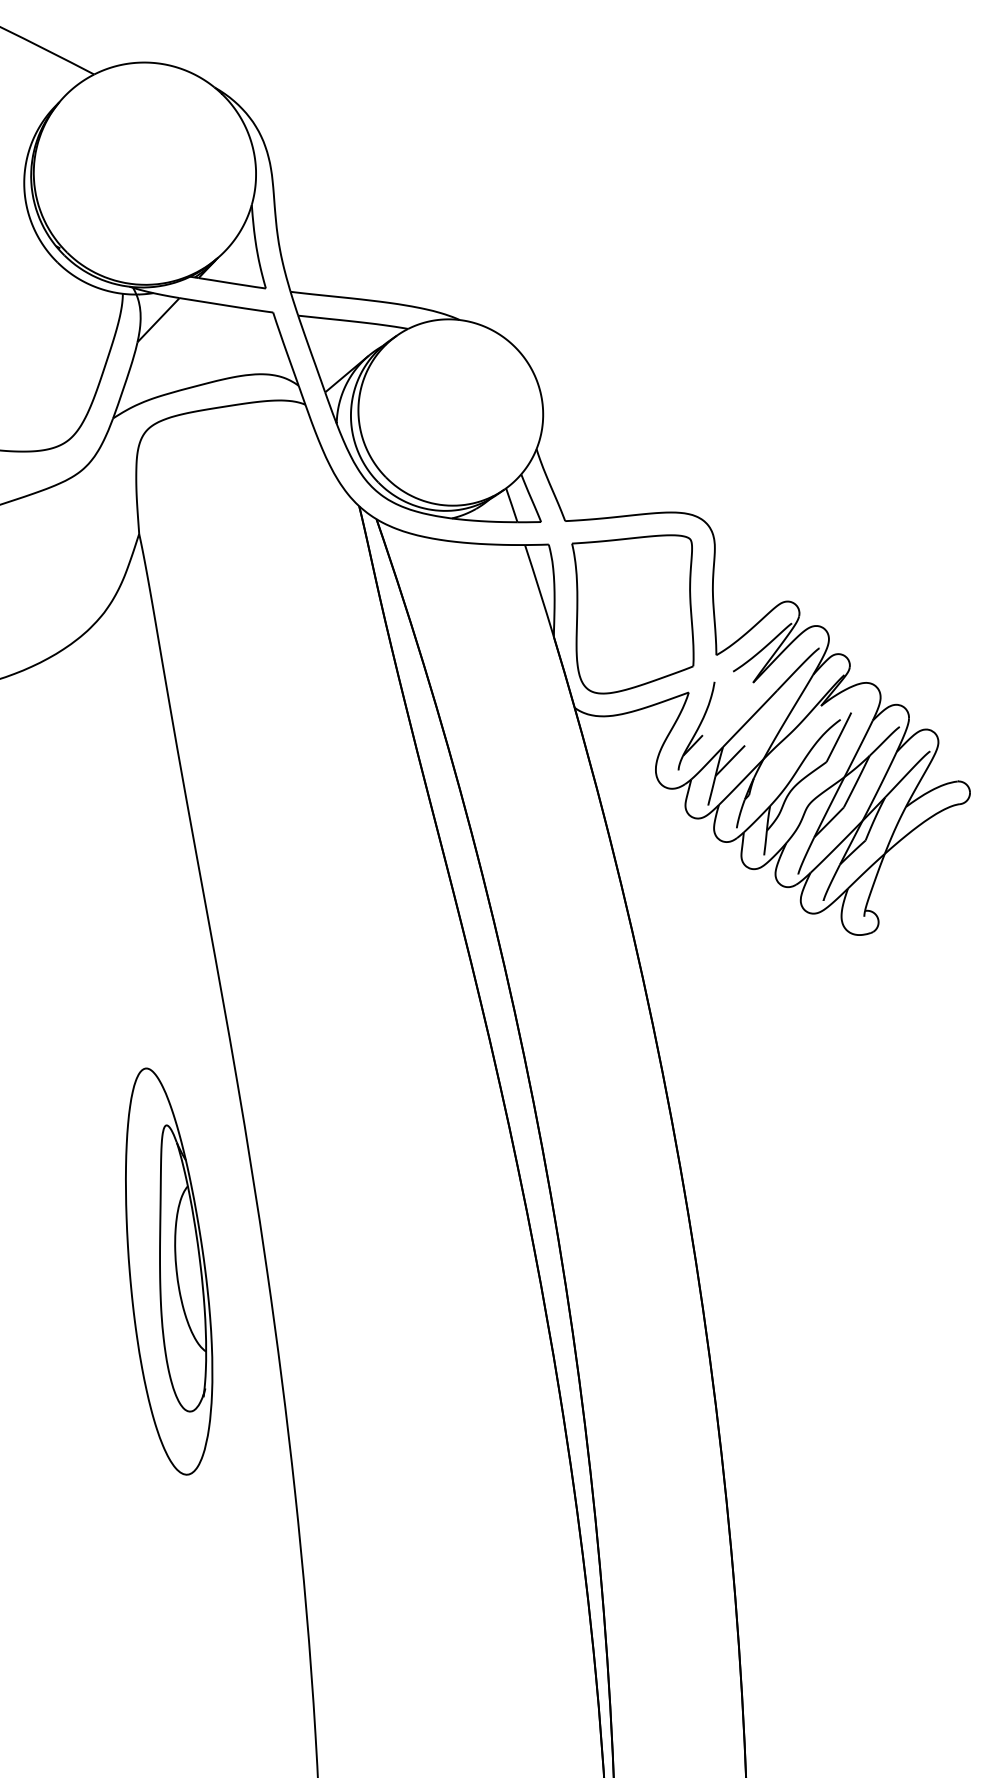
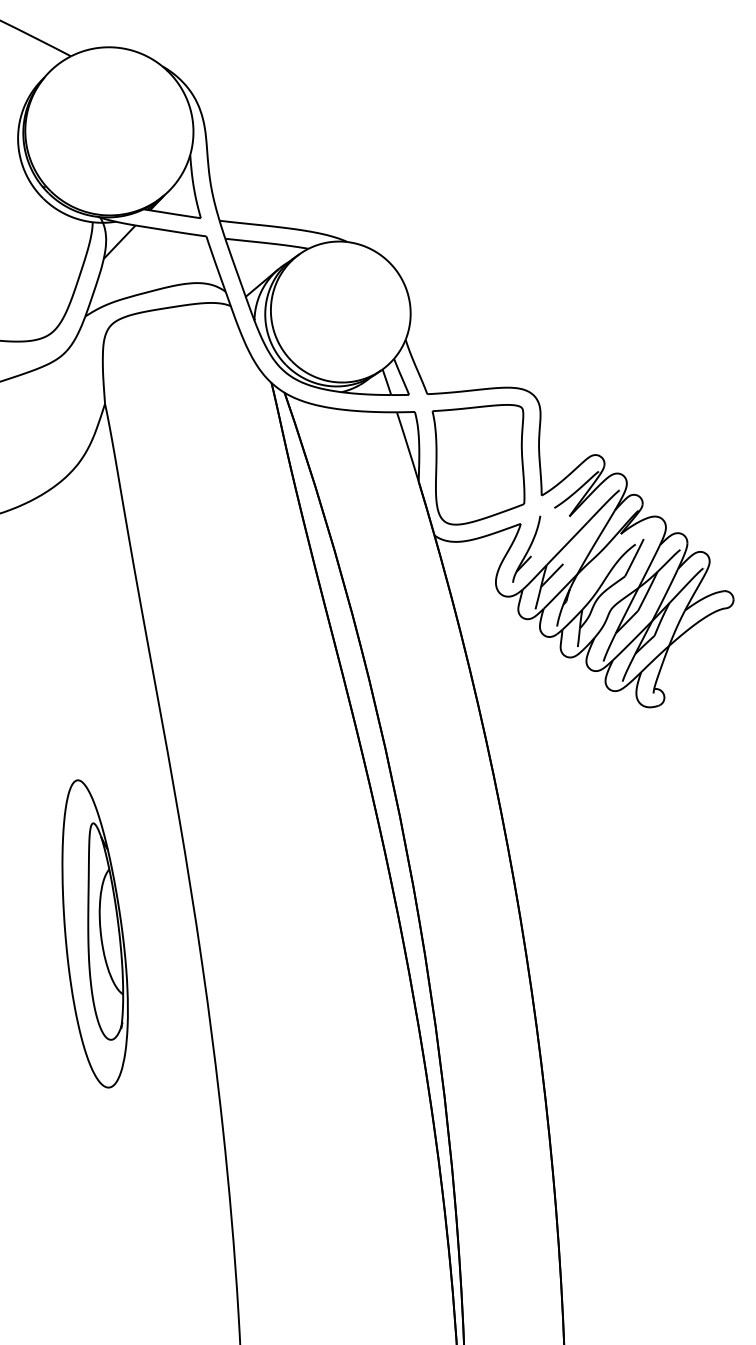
part: (169, 1271) -> (95, 933), moved

